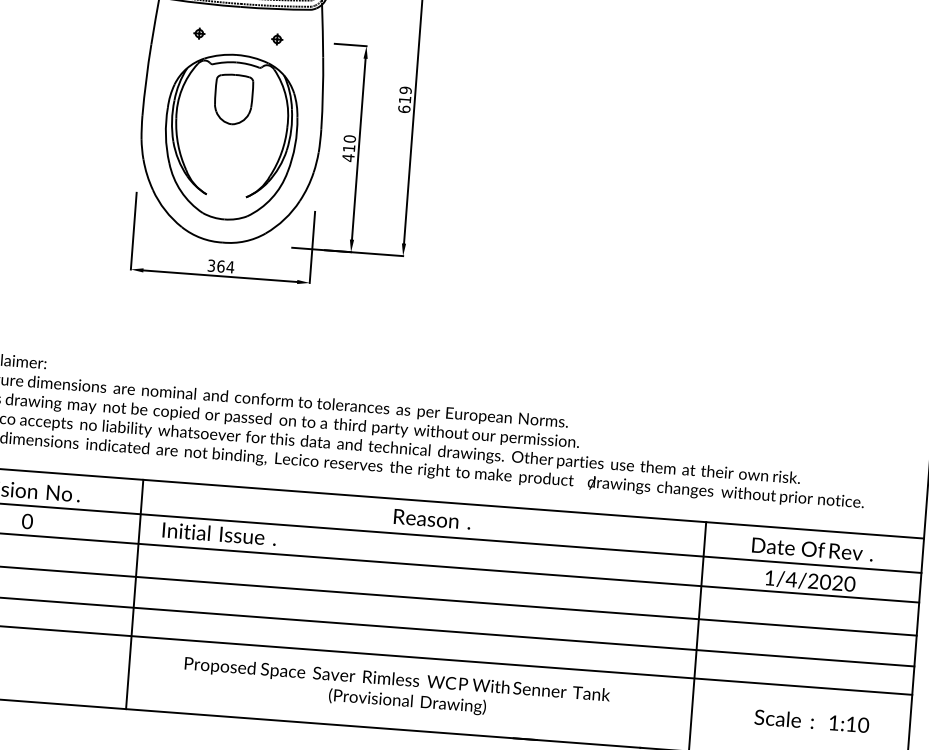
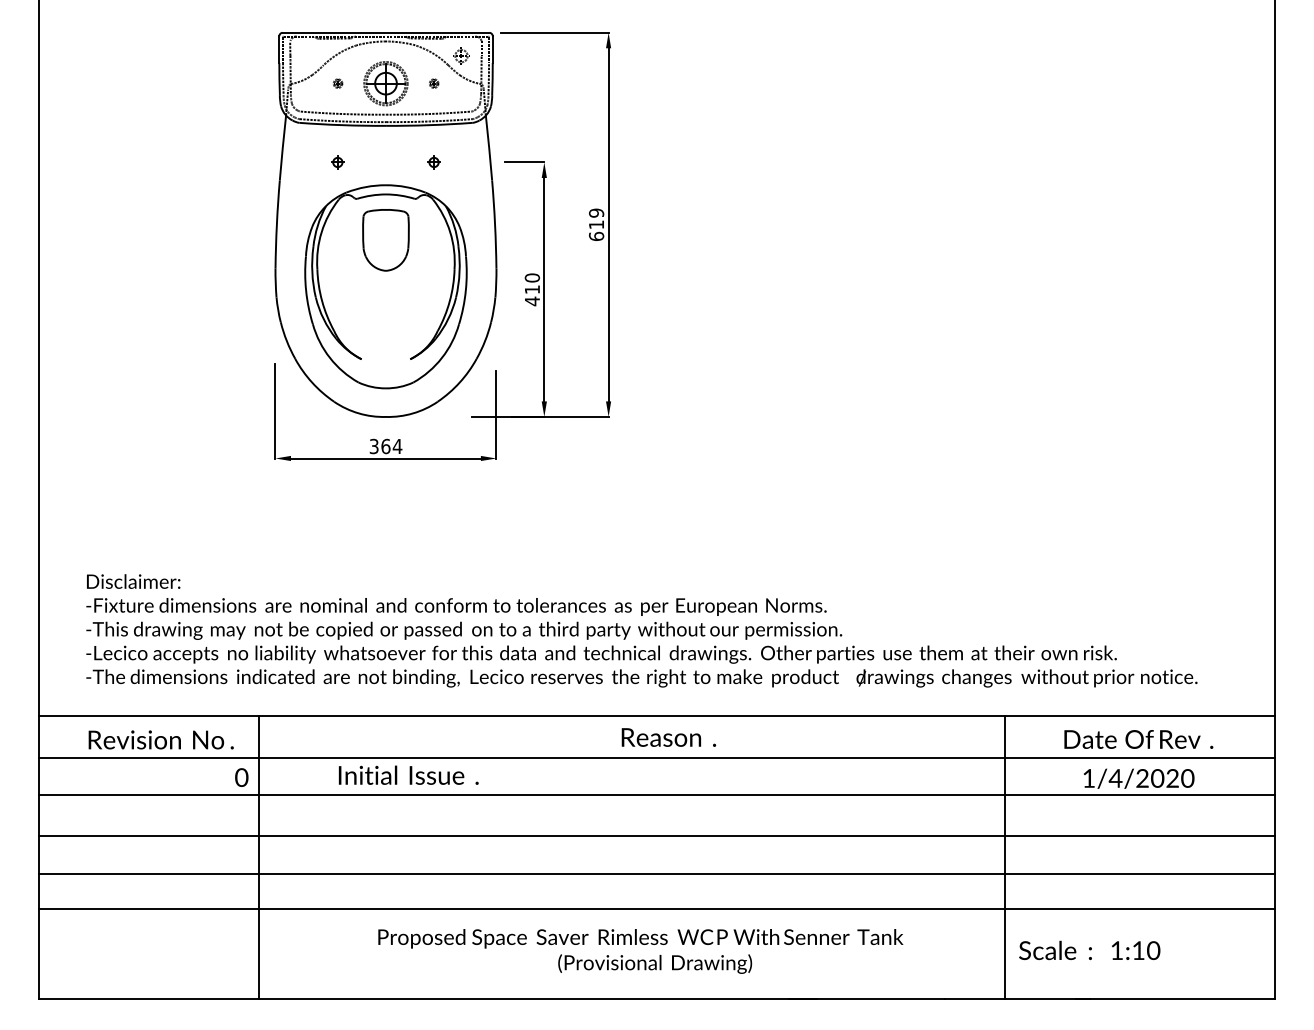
text: (27, 521) -> (241, 777), moved
line: (135, 593) -> (259, 856), moved
text: (811, 721) -> (1089, 950), moved

